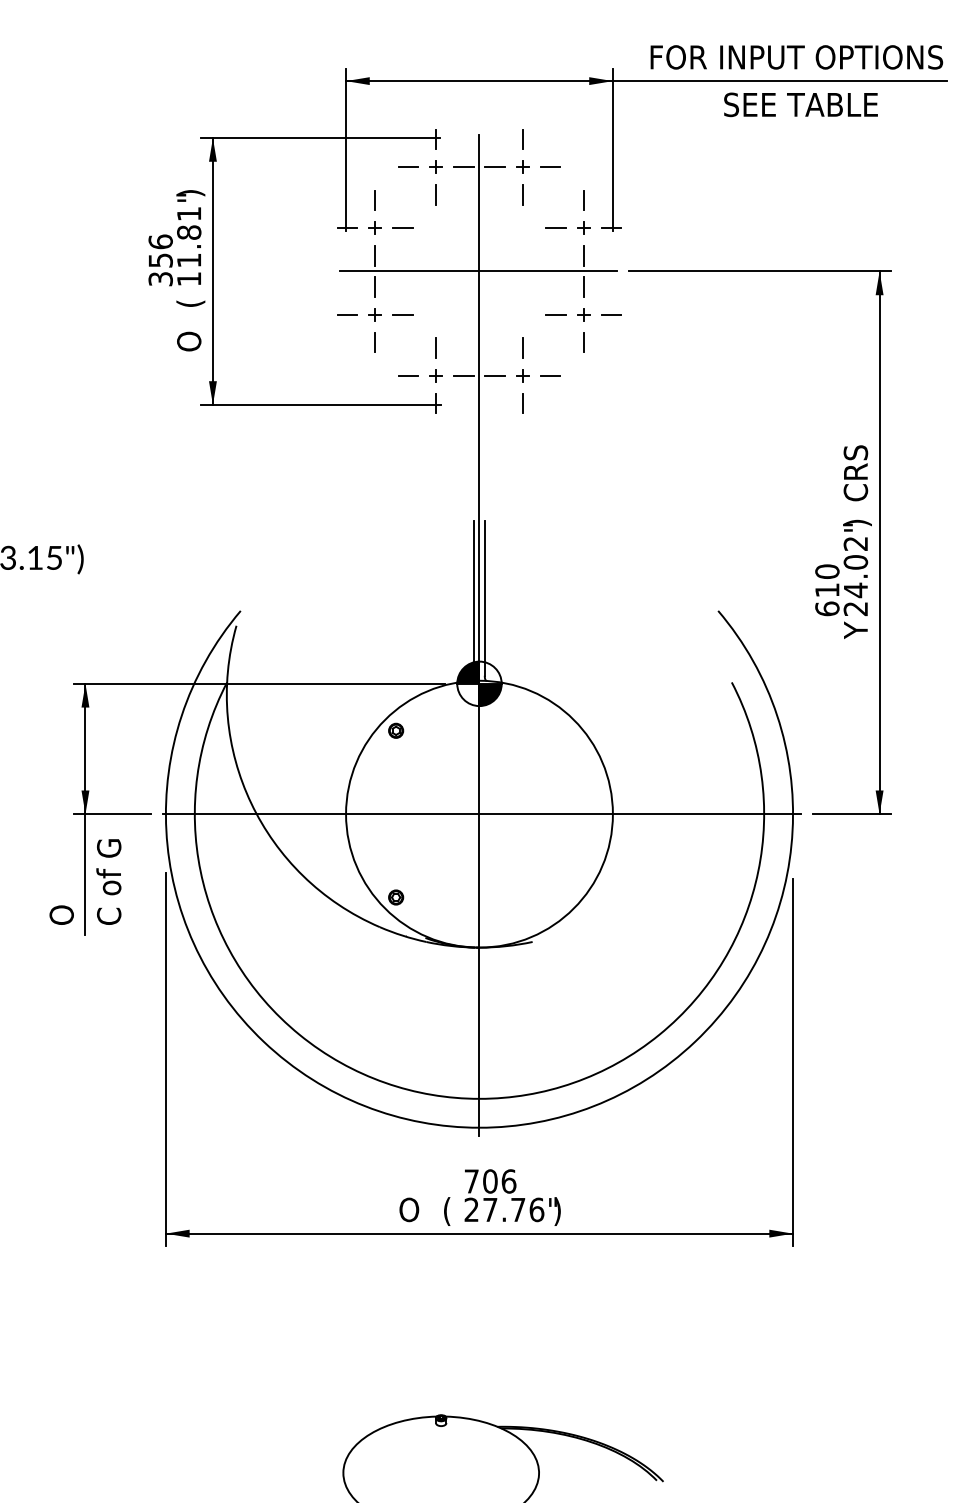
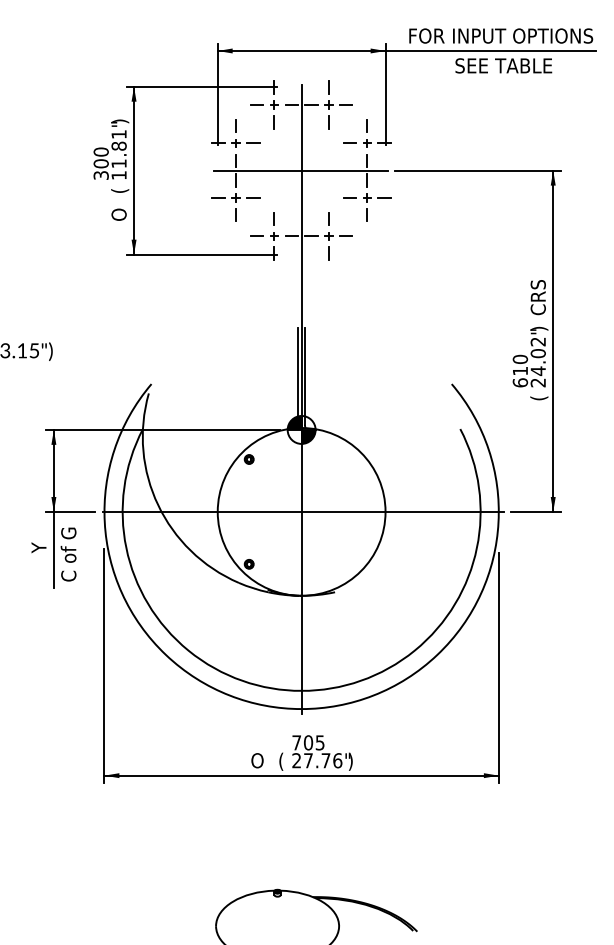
text: (159, 250) -> (100, 157), 356 -> 300
text: (857, 630) -> (539, 396), Y -> (
text: (60, 893) -> (38, 561), O -> Y
text: (507, 1180) -> (319, 742), 706 -> 705

